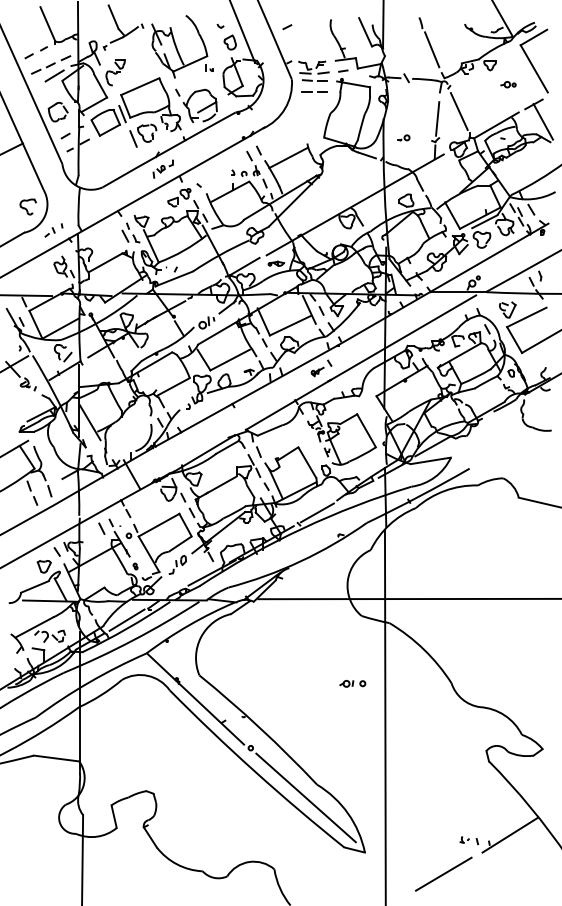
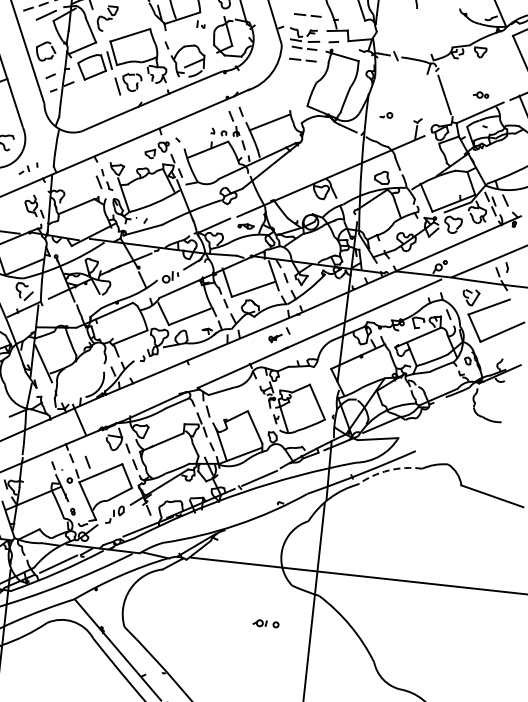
line: (312, 46) -> (305, 14), added
line: (432, 49) -> (424, 30), removed
part: (508, 84) -> (481, 94), moved
line: (437, 118) -> (422, 99), removed
part: (162, 168) -> (143, 119), removed
arc: (444, 490) -> (388, 470), solid -> dashed
line: (101, 528) -> (87, 462), moved
part: (352, 683) -> (265, 623), moved

